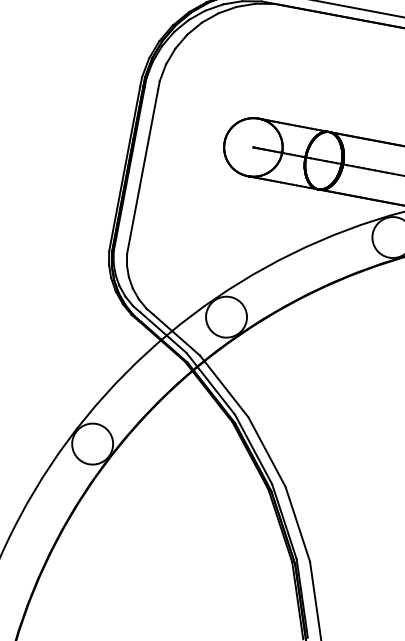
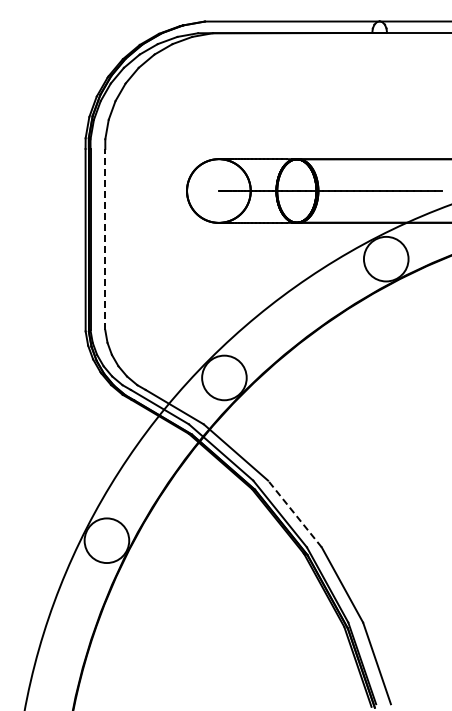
line: (142, 171) -> (105, 239), solid -> dashed
line: (266, 452) -> (294, 514), solid -> dashed

